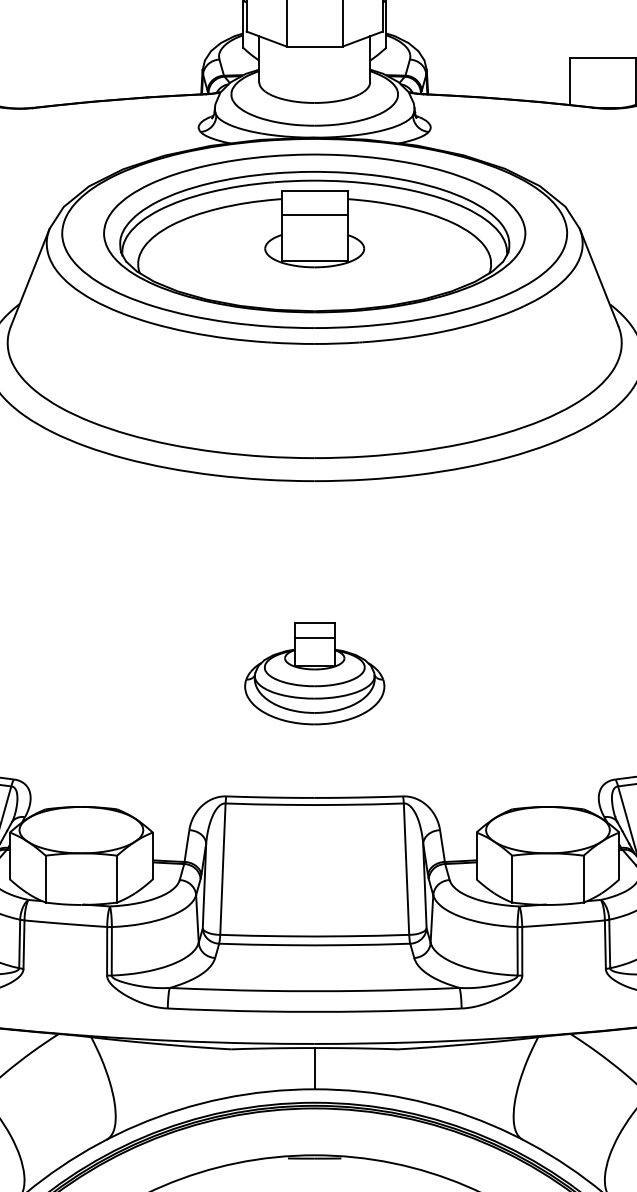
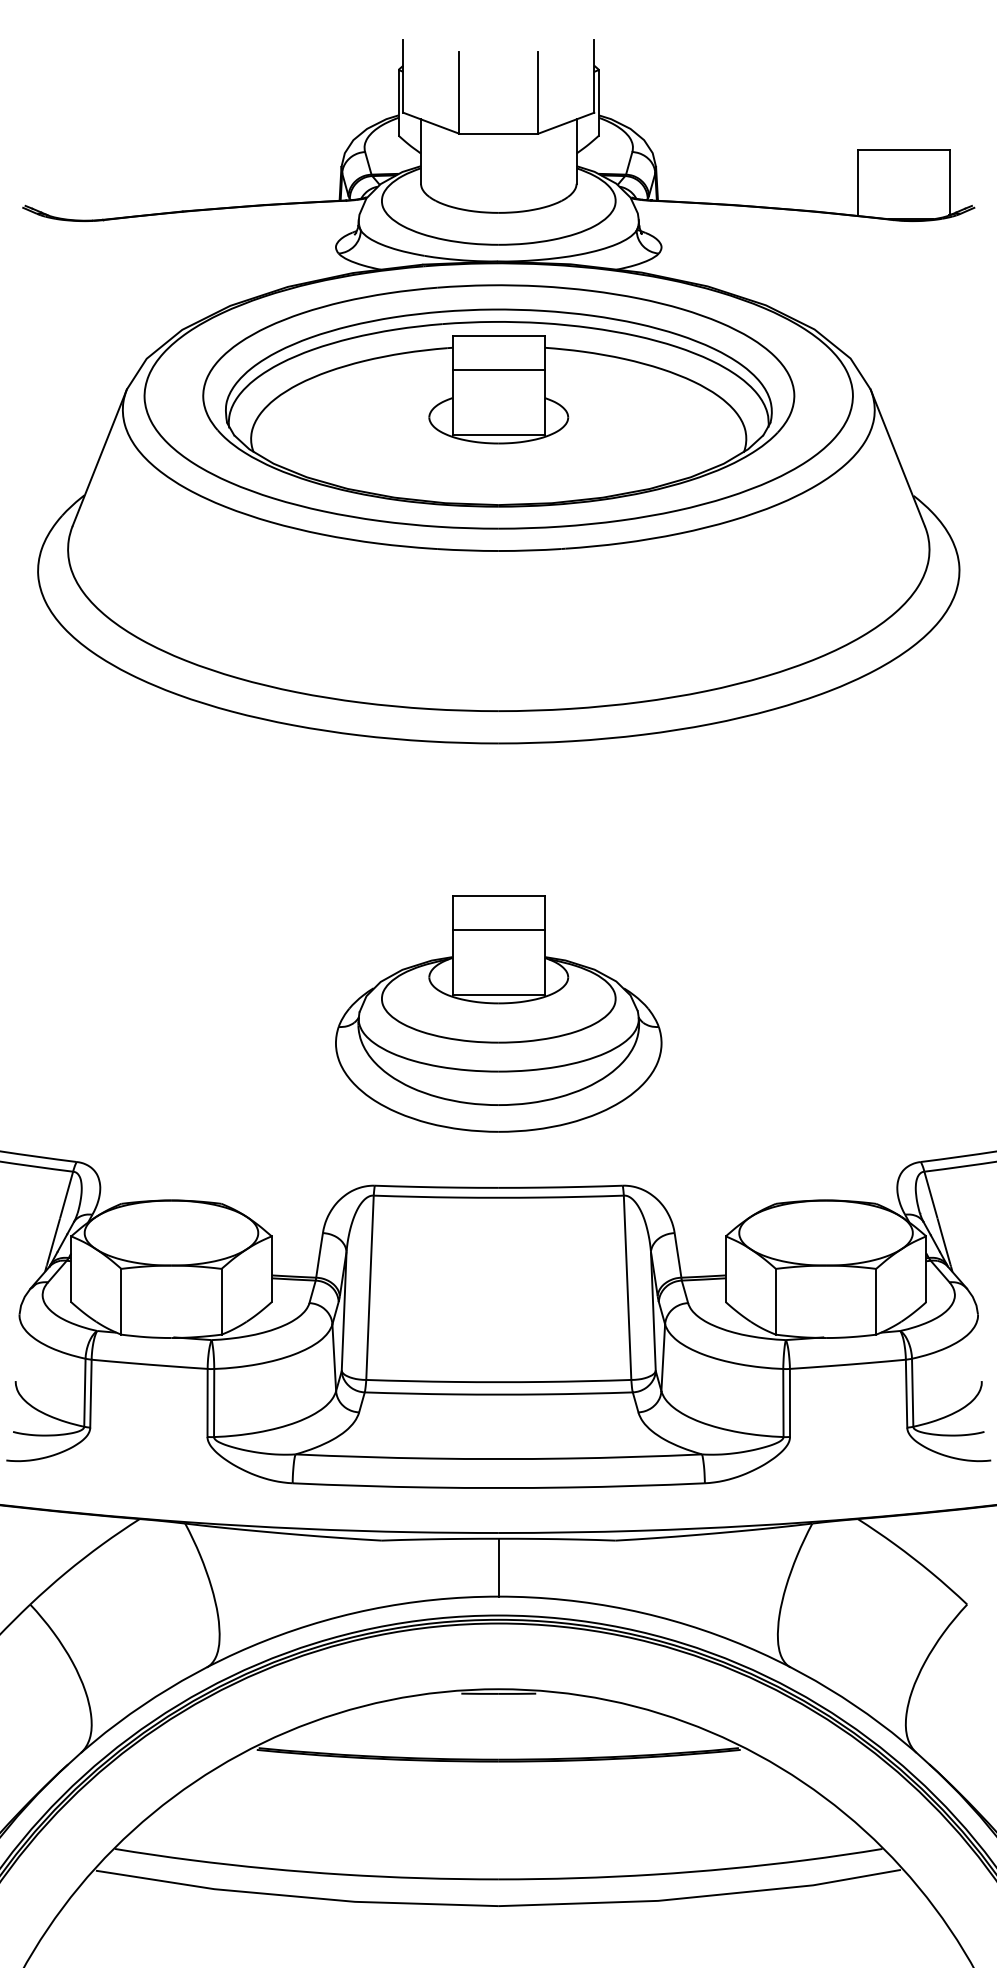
part: (314, 673) -> (498, 1013), size x1.67

